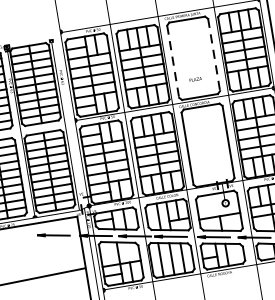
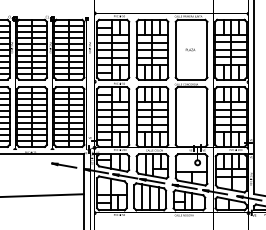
line: (214, 54) -> (207, 49), dashed -> solid
line: (172, 61) -> (175, 49), dashed -> solid
text: (195, 78) -> (190, 49), moved

